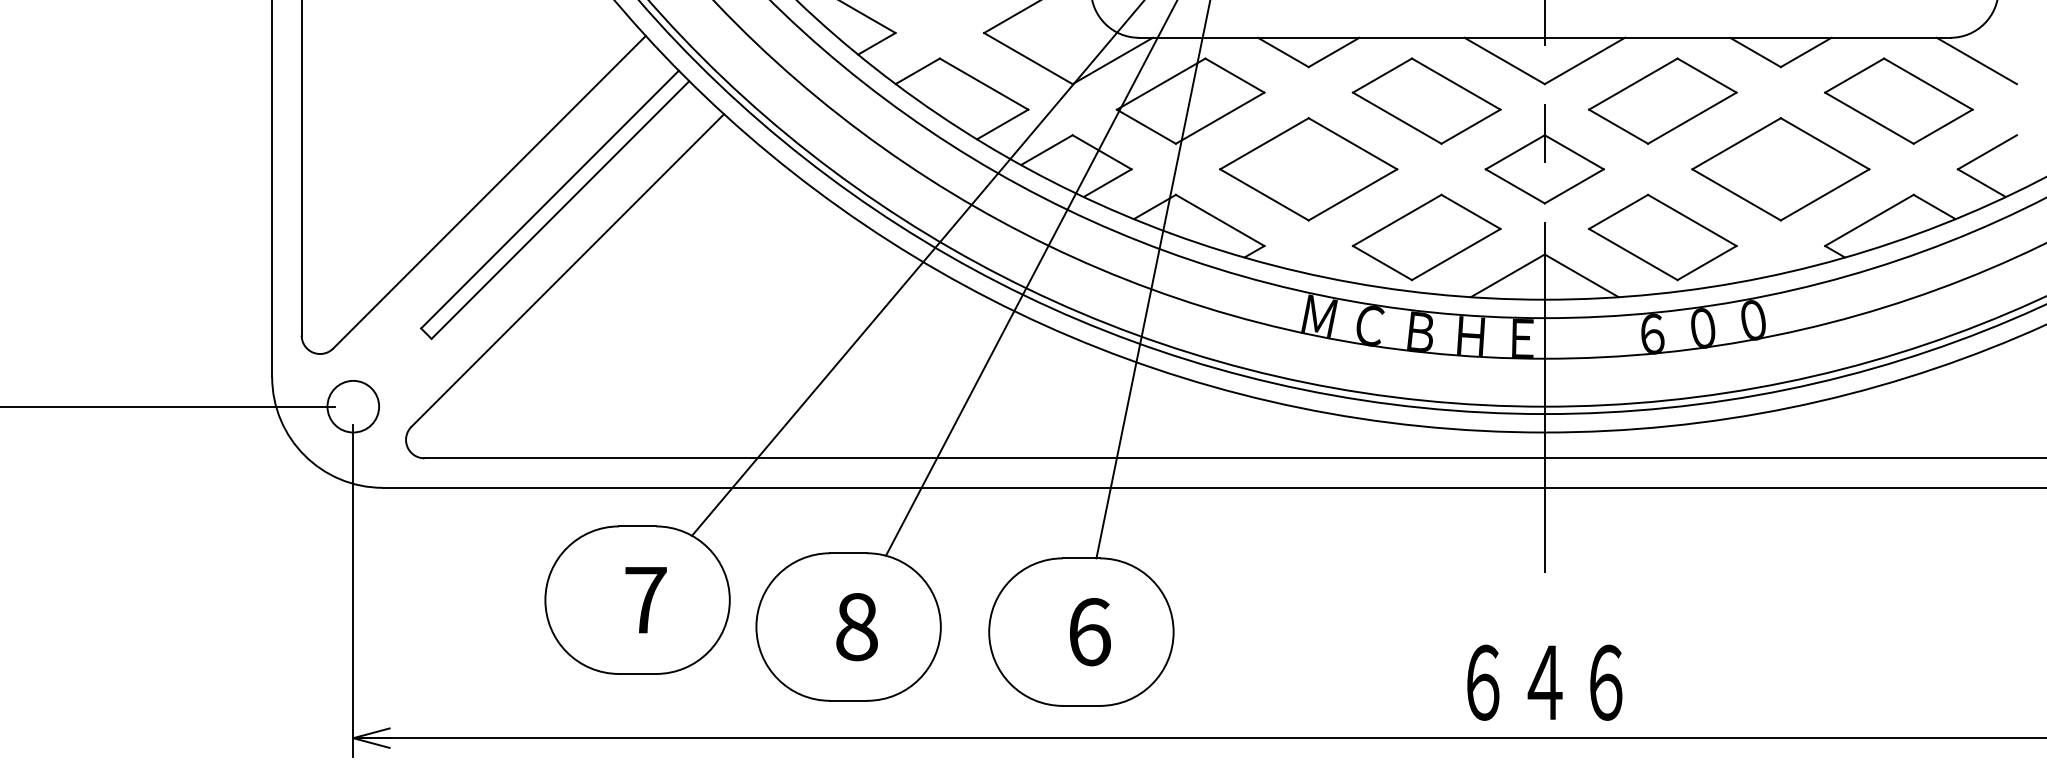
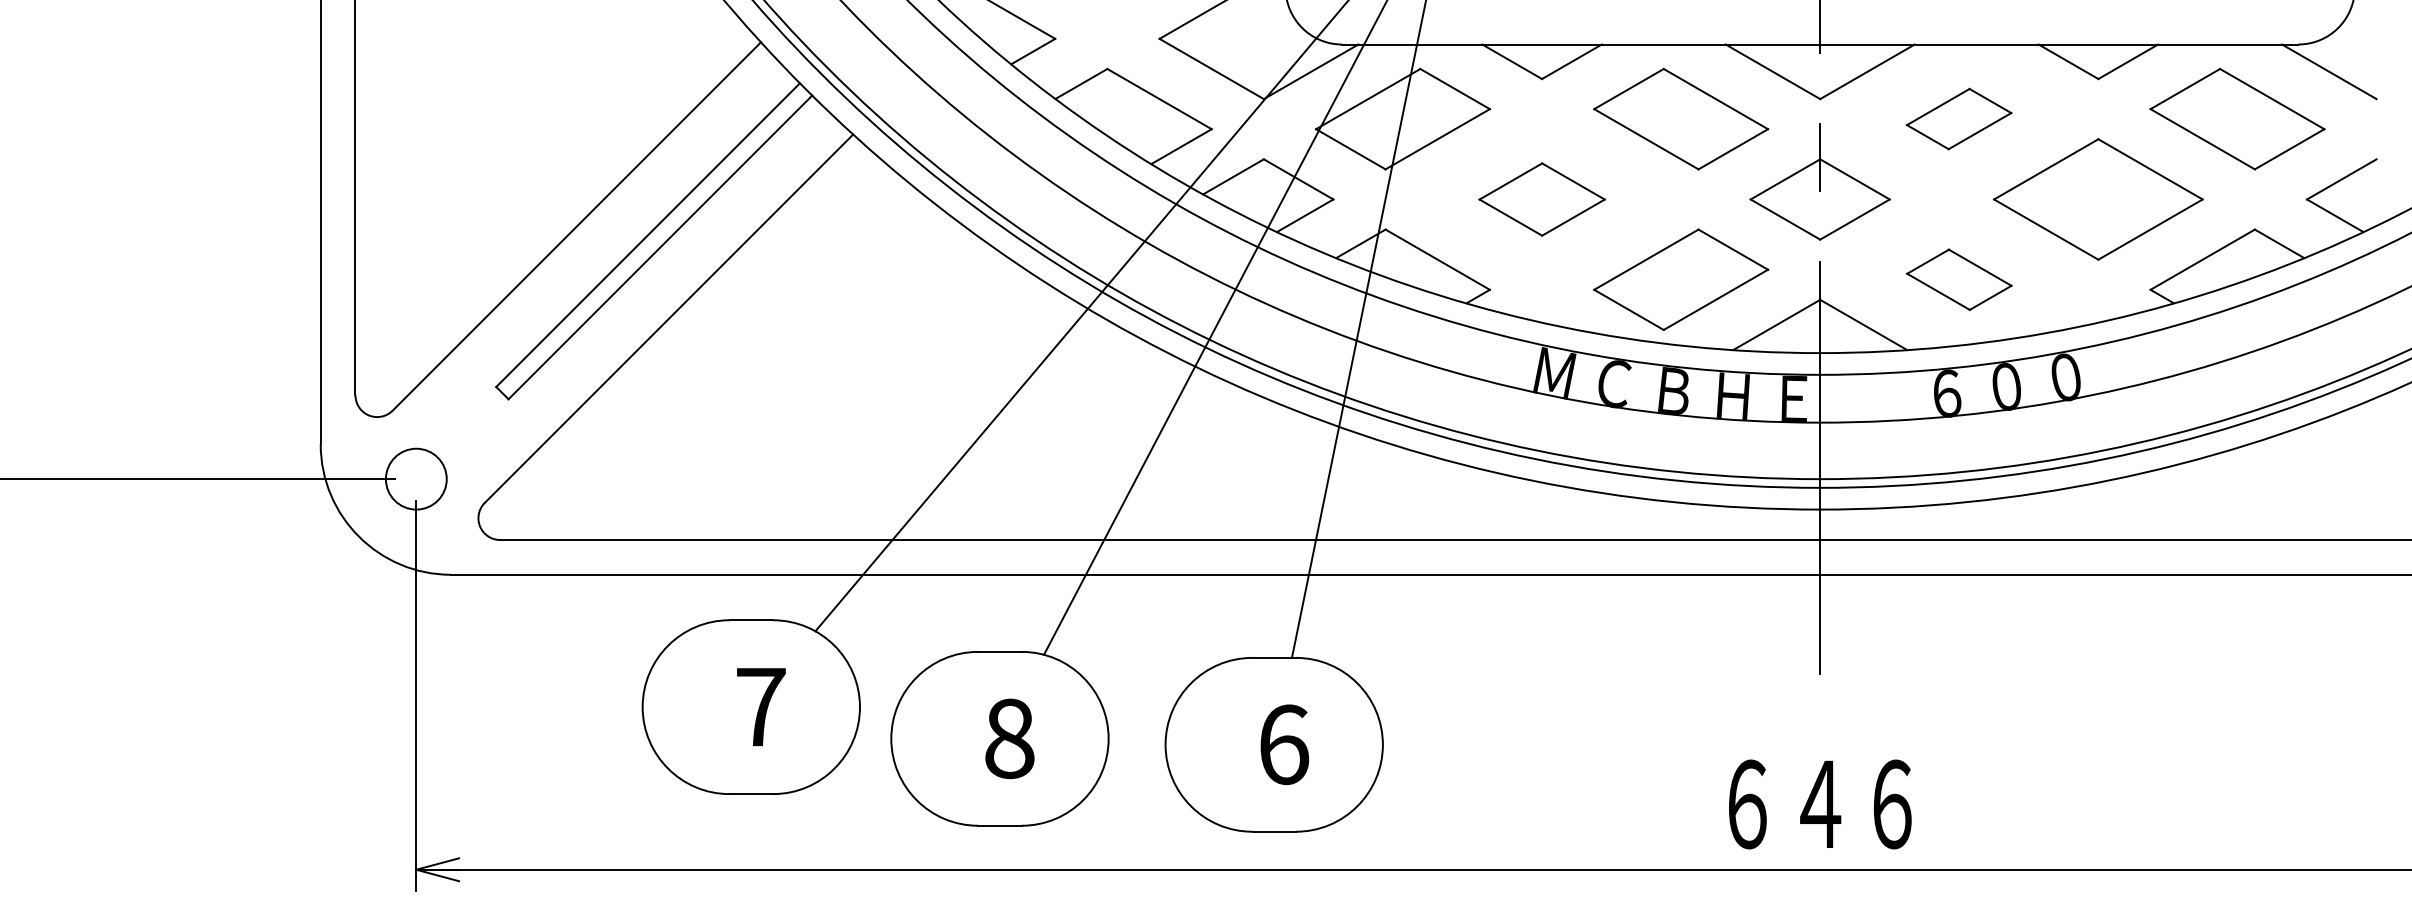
part: (1662, 100) -> (1958, 118), size x0.6
part: (1308, 169) -> (1541, 199), size x0.6
part: (1662, 237) -> (1958, 279), size x0.6

